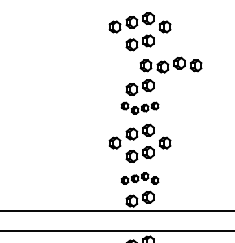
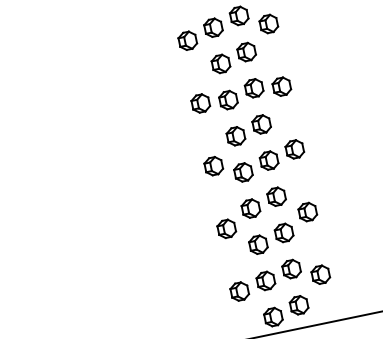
part: (170, 64) -> (239, 93), moved
part: (139, 108) -> (254, 164), size x1.67
part: (139, 178) -> (278, 277), size x1.67

